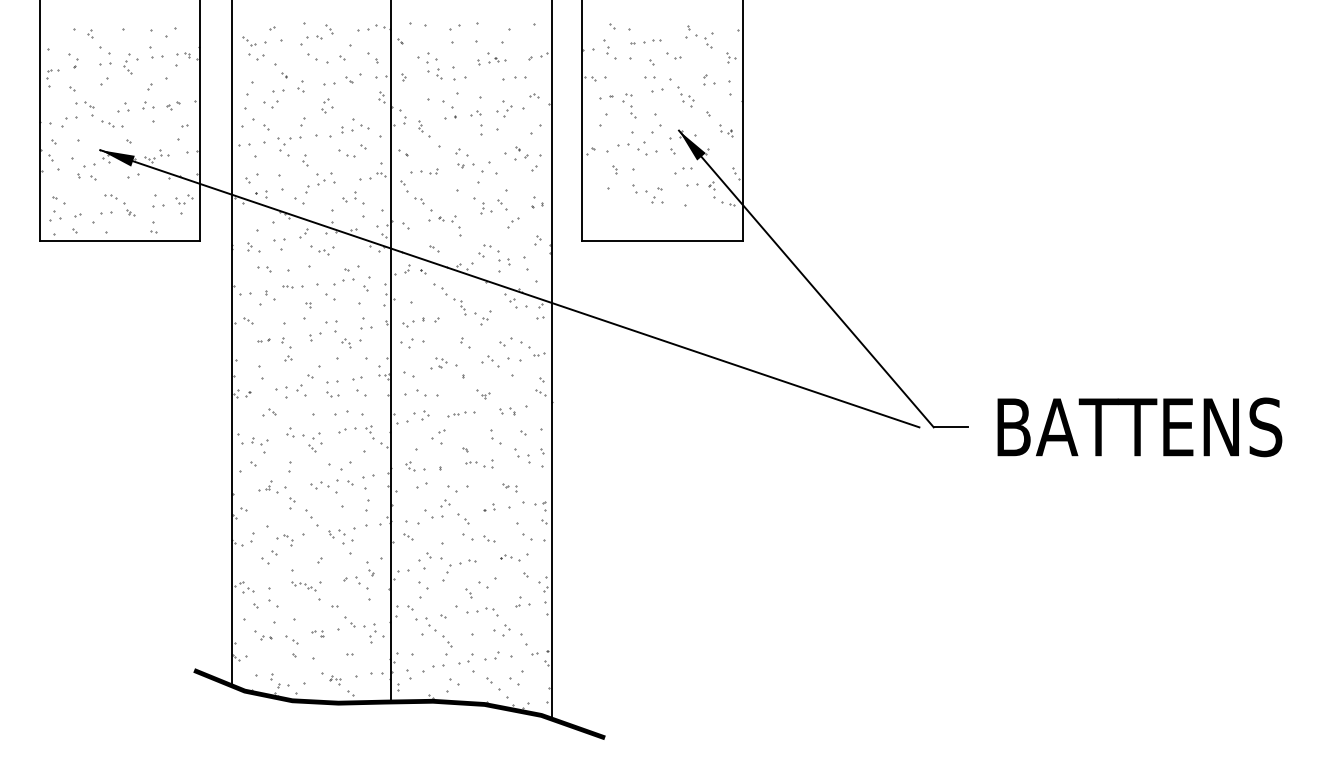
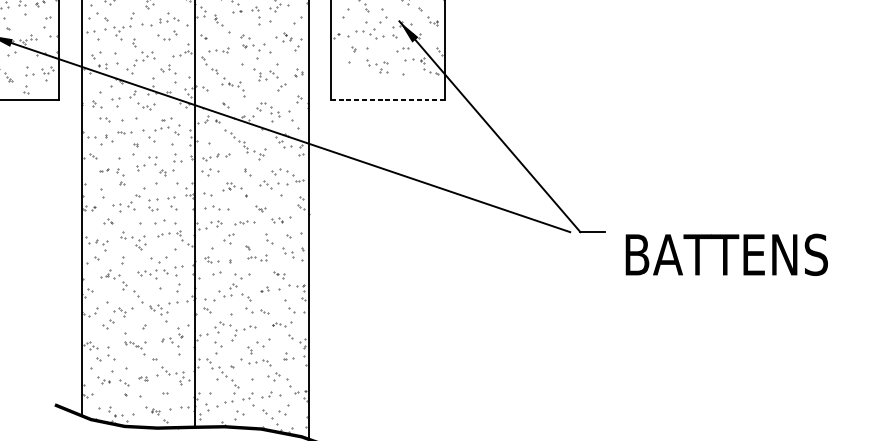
line: (662, 241) -> (387, 100), solid -> dashed
text: (1139, 427) -> (726, 254), moved

